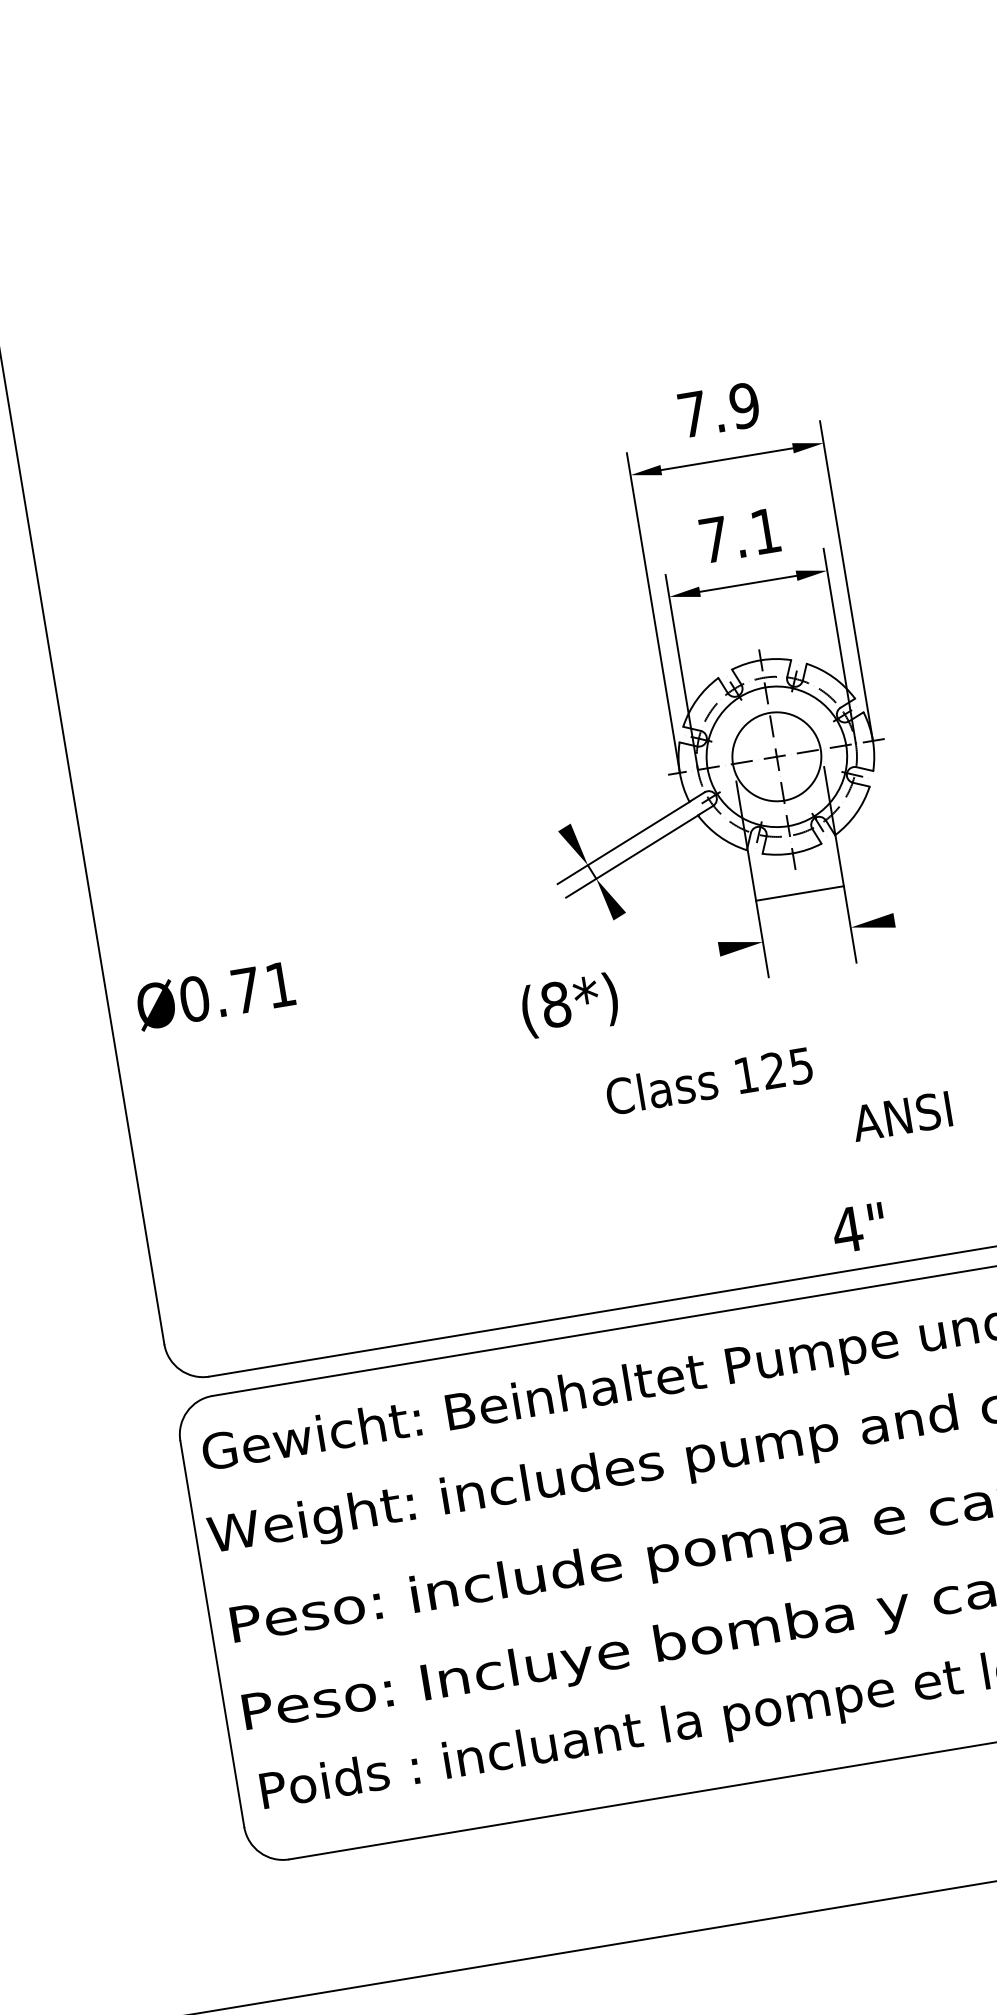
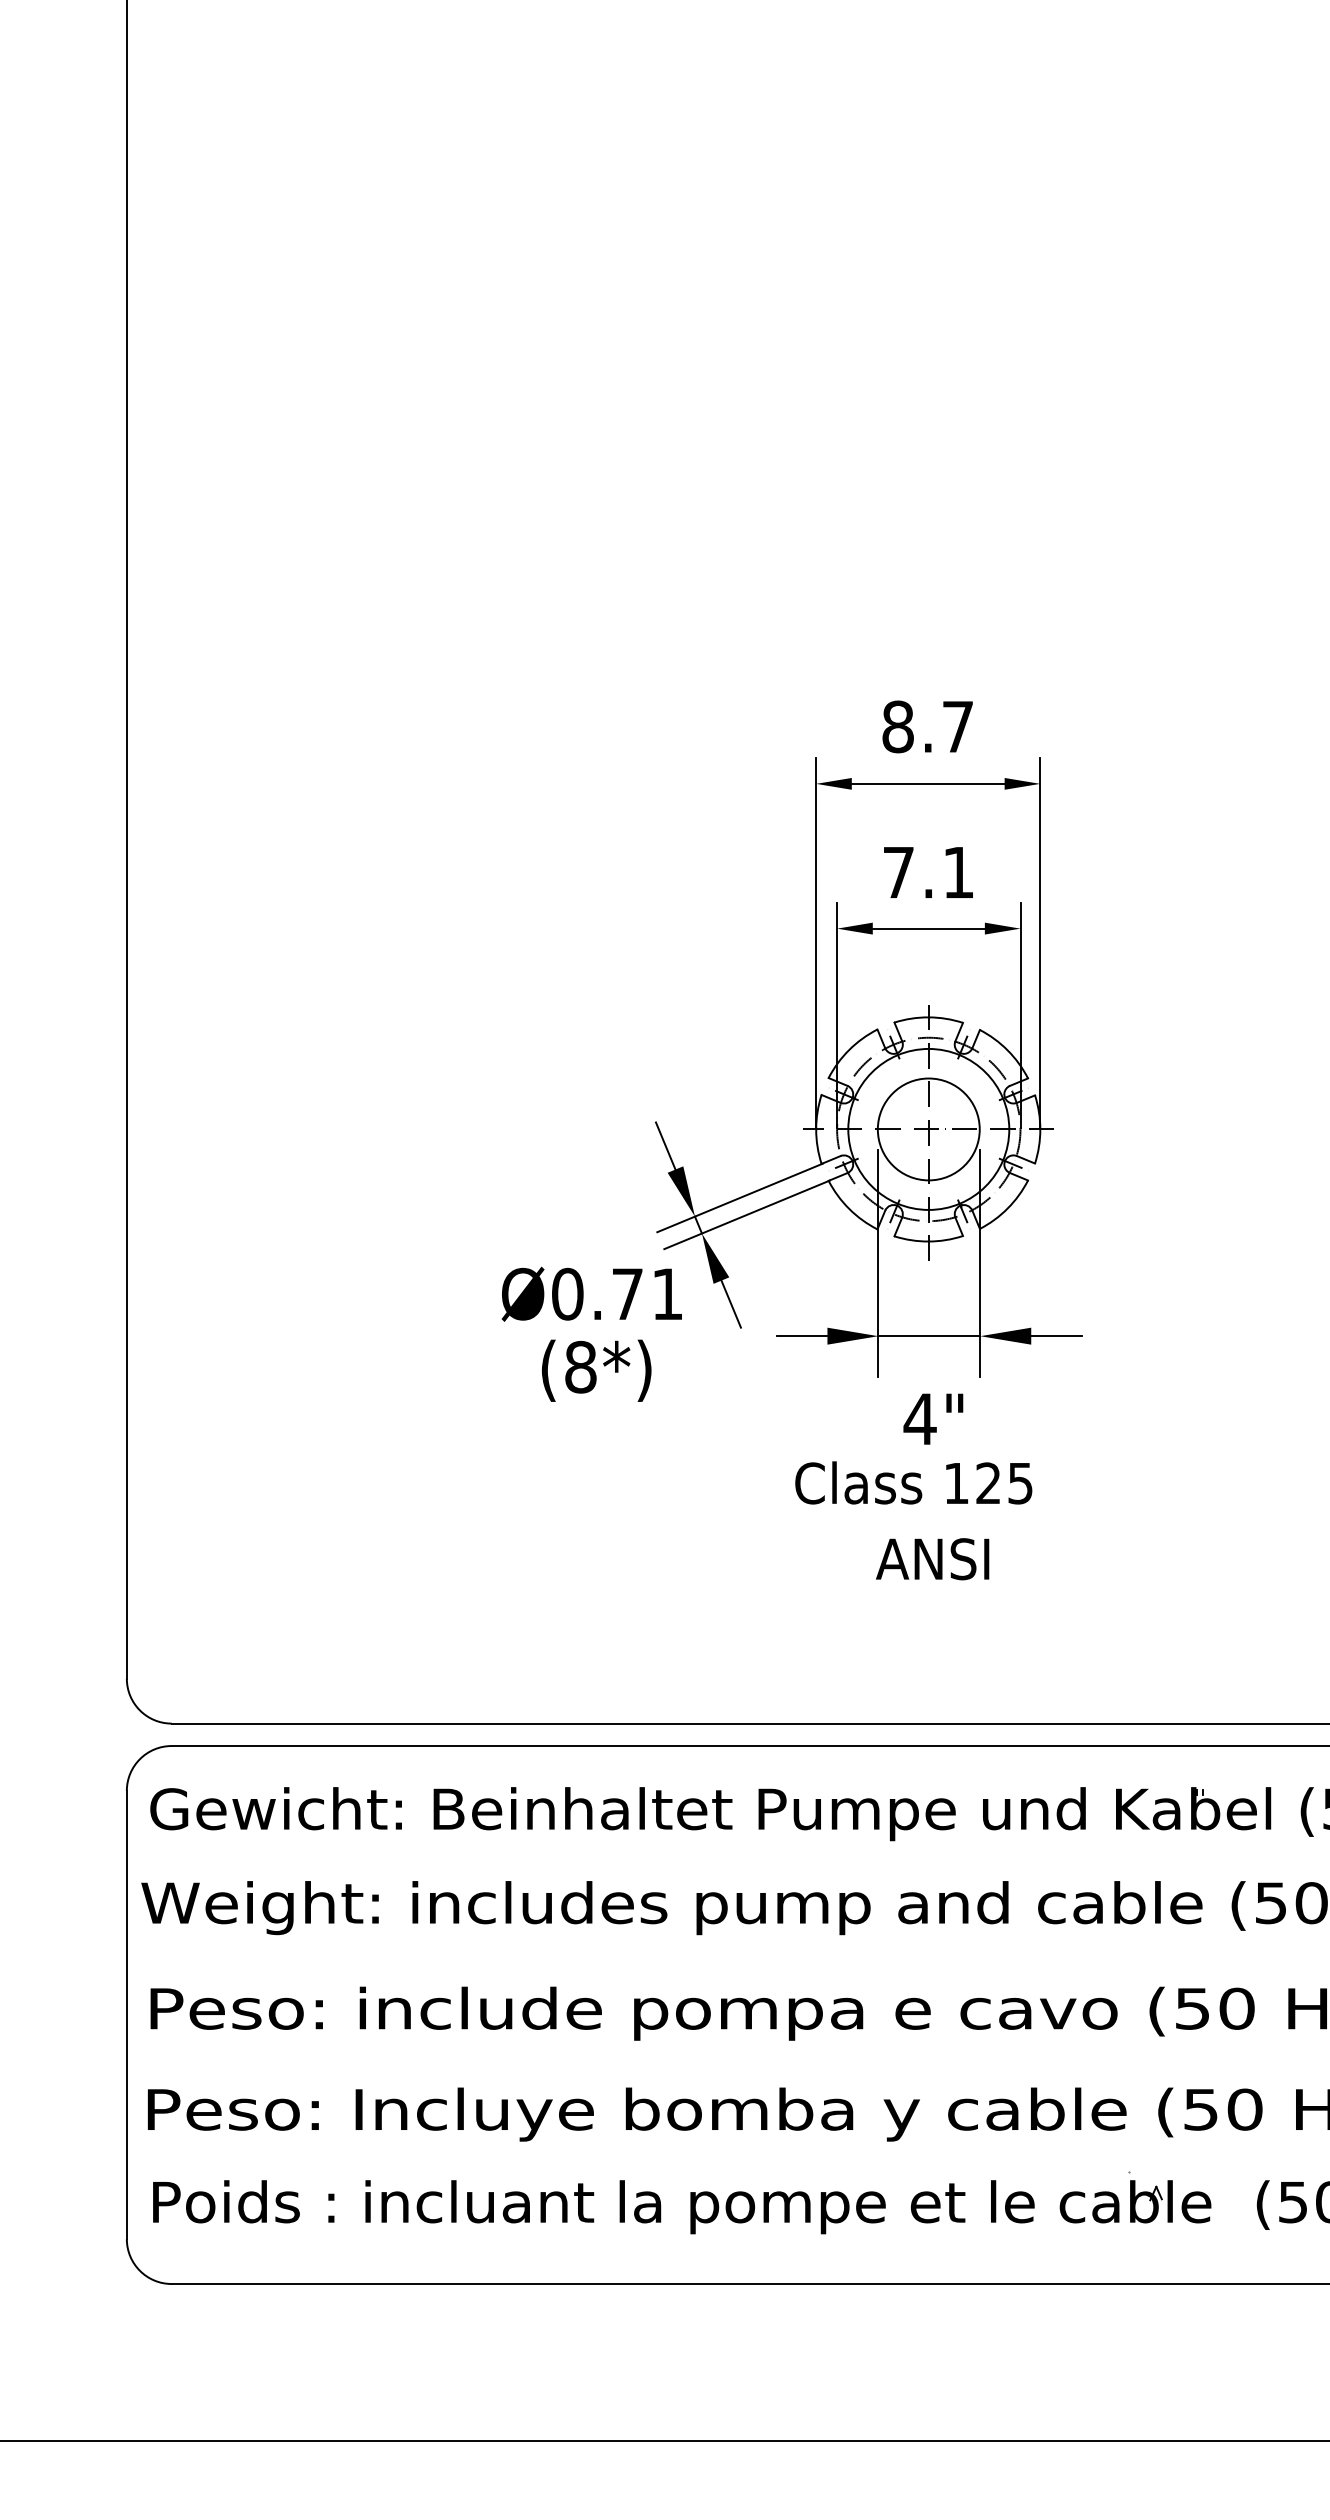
text: (718, 409) -> (927, 726), 7.9 -> 8.7
line: (552, 808) -> (665, 1145), added
line: (800, 893) -> (929, 1336), moved
line: (916, 916) -> (1056, 1336), added
line: (630, 935) -> (730, 1303), added
line: (696, 953) -> (801, 1336), added
text: (215, 995) -> (591, 1293), moved
text: (569, 1005) -> (596, 1370), moved
text: (708, 1080) -> (913, 1482), moved
text: (901, 1116) -> (932, 1559), moved
text: (858, 1227) -> (933, 1418), moved

